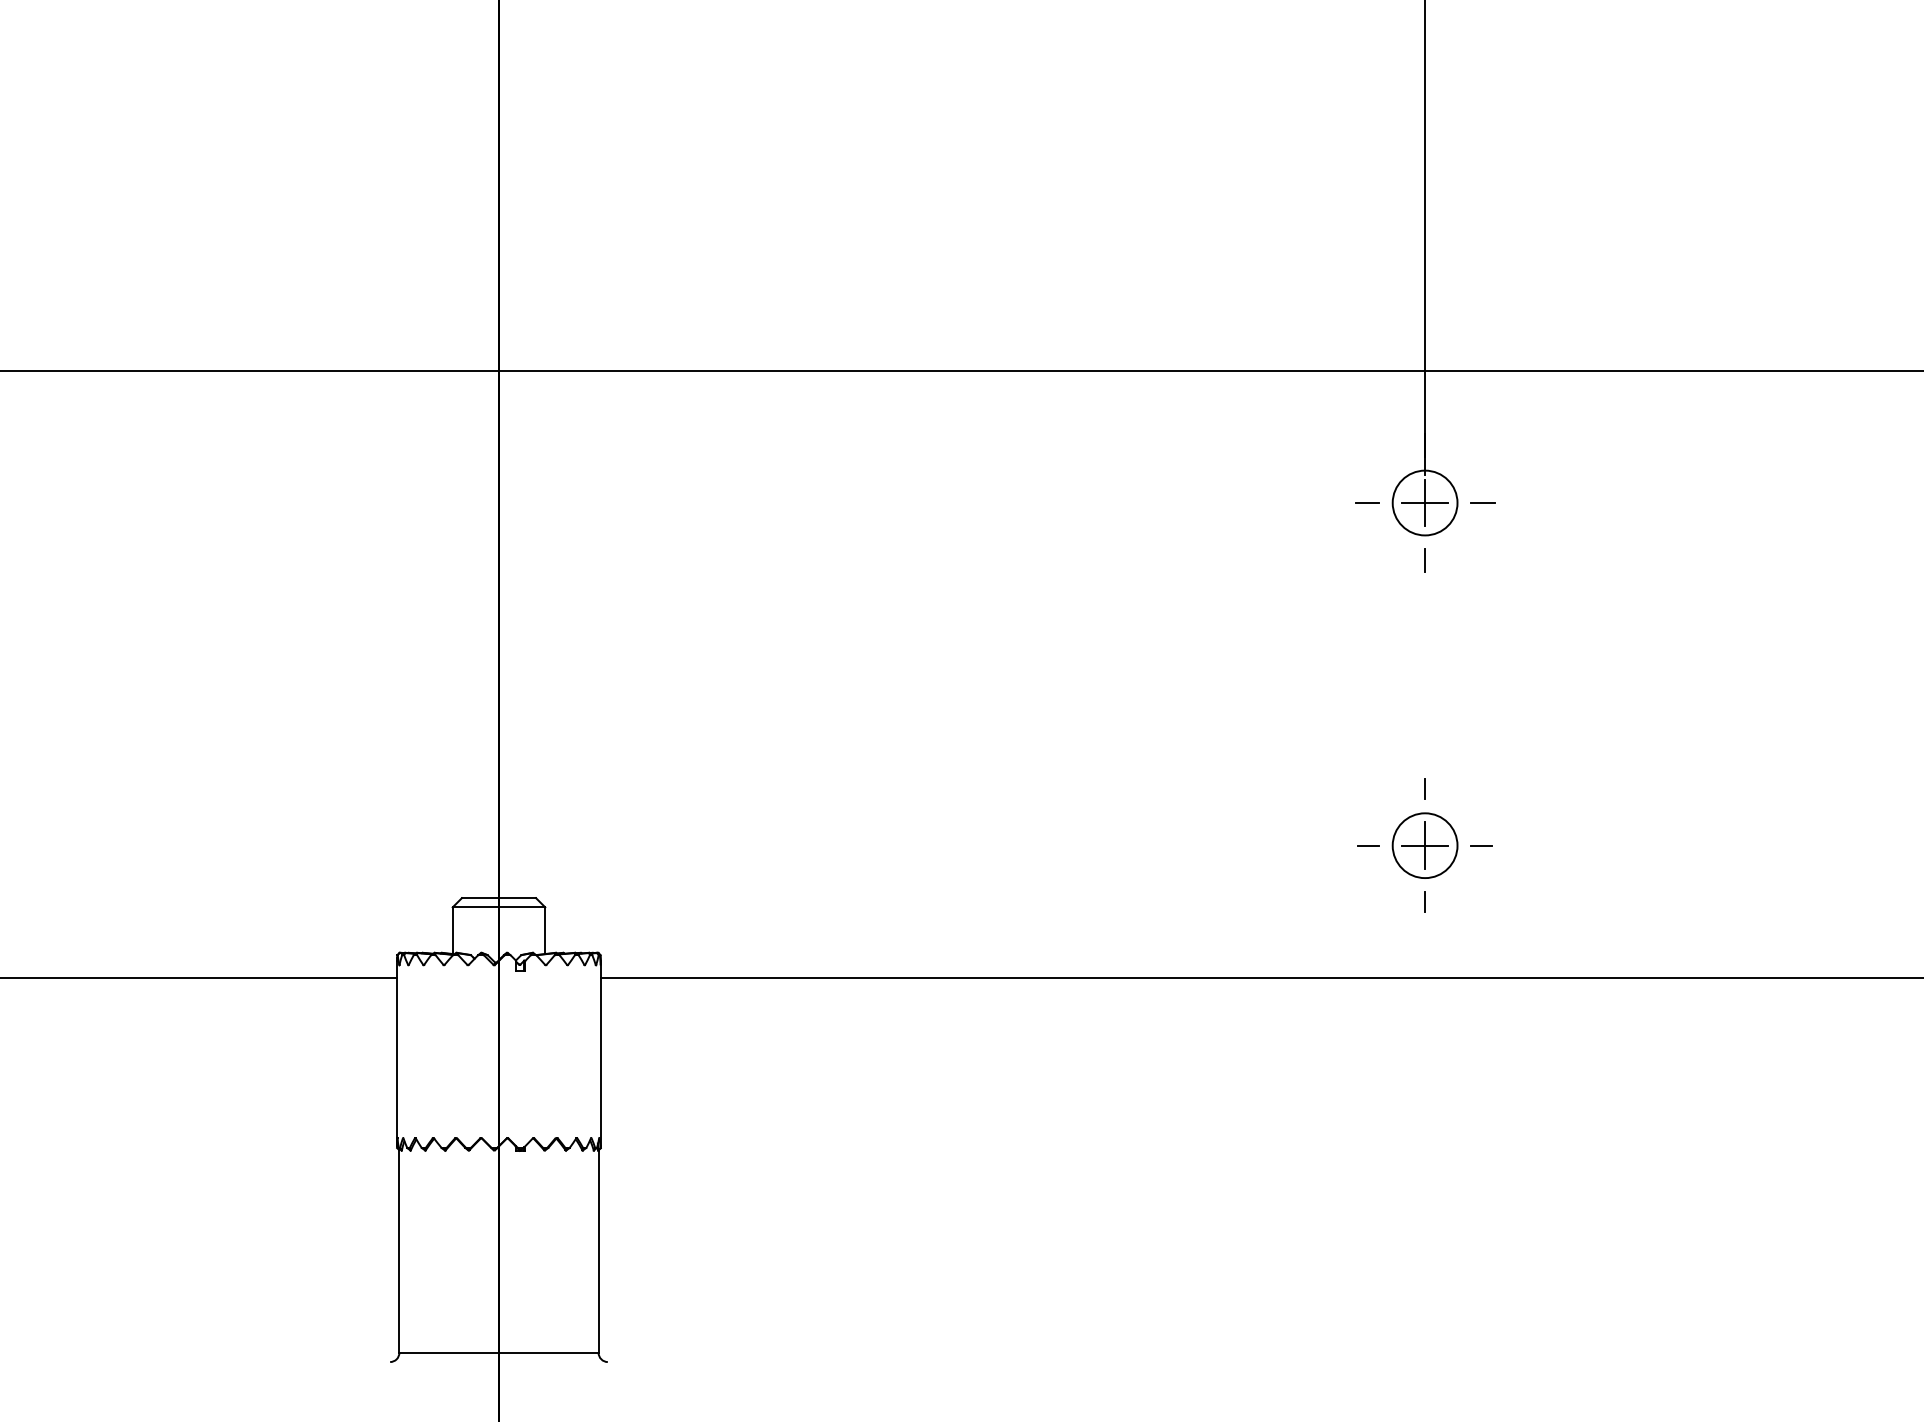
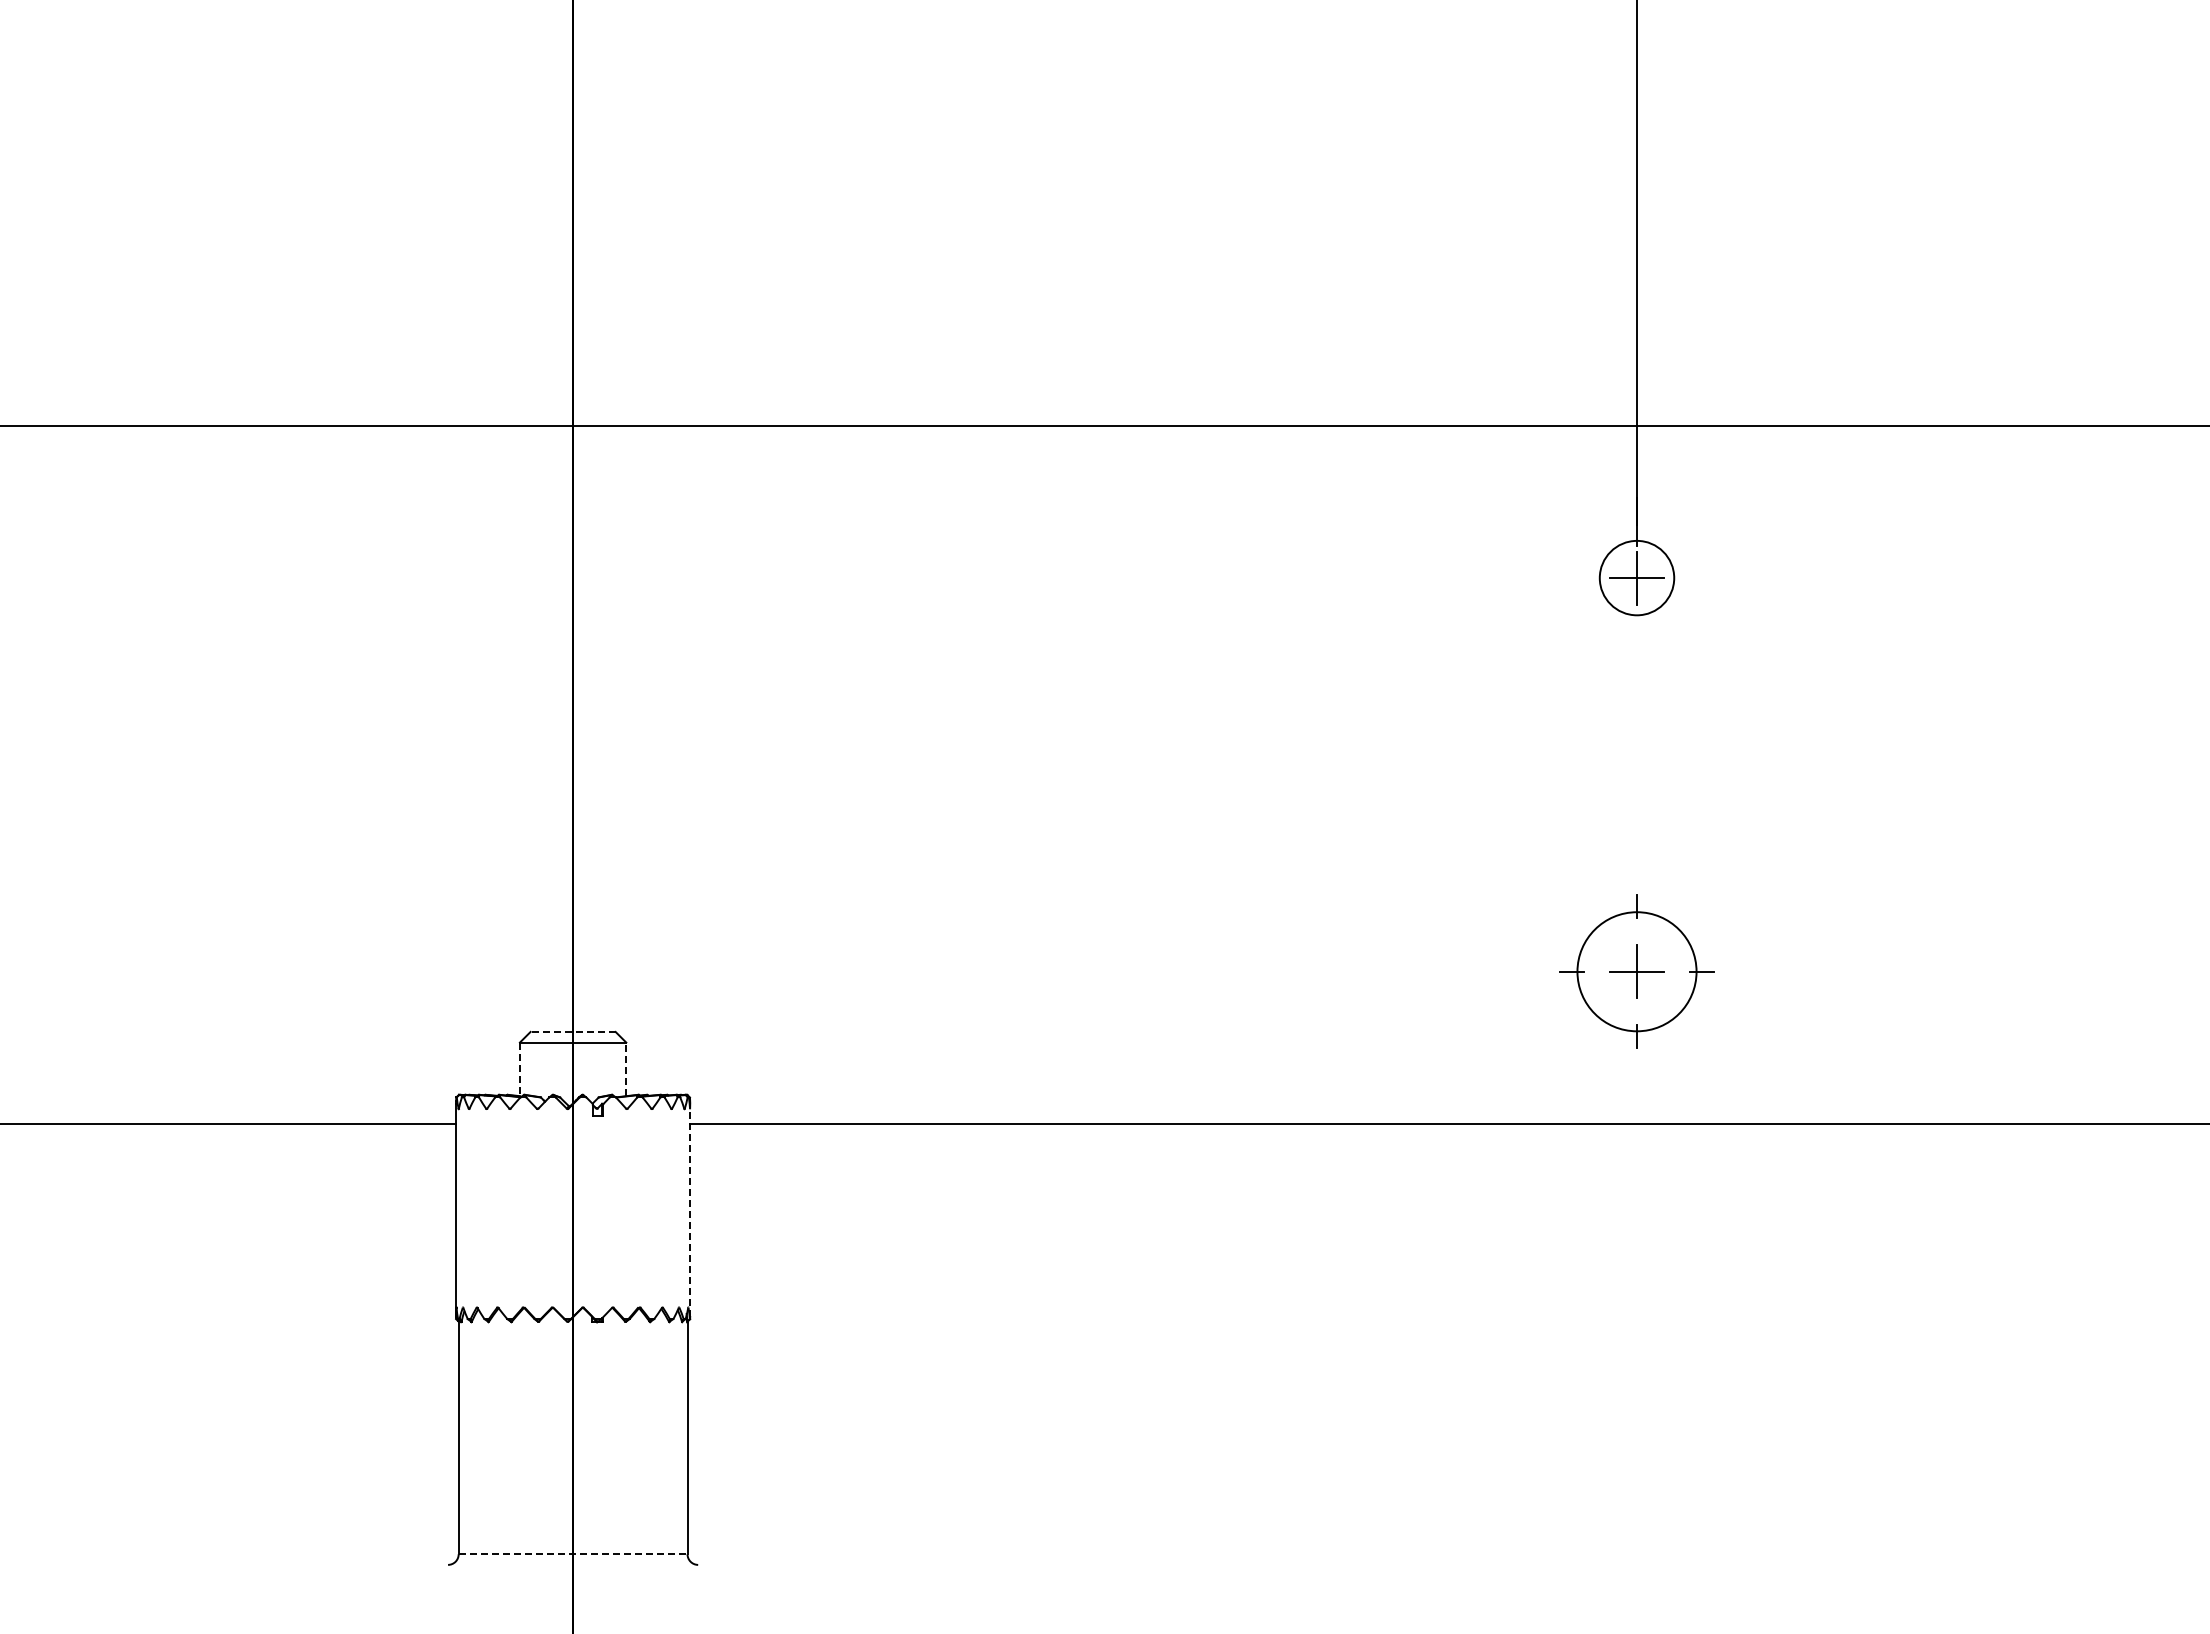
line: (1367, 503) -> (1570, 578), removed
line: (1482, 503) -> (1703, 578), removed
line: (1425, 560) -> (1637, 644), removed
circle: (1424, 845) -> (1636, 971), size x1.6
line: (499, 897) -> (573, 1031), solid -> dashed
line: (545, 930) -> (626, 1069), solid -> dashed
line: (452, 931) -> (519, 1070), solid -> dashed
line: (601, 1053) -> (690, 1210), solid -> dashed
line: (499, 1352) -> (573, 1554), solid -> dashed

